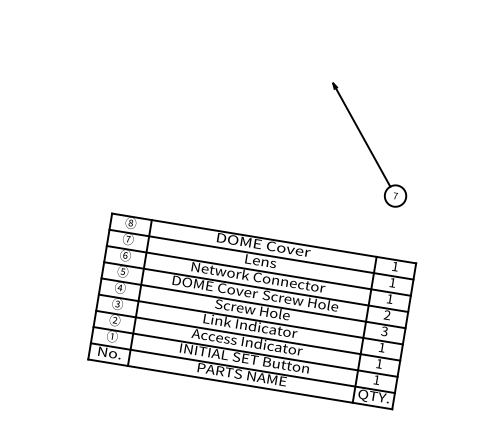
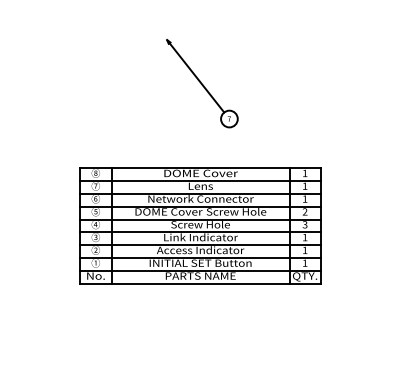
part: (368, 145) -> (202, 83), moved

